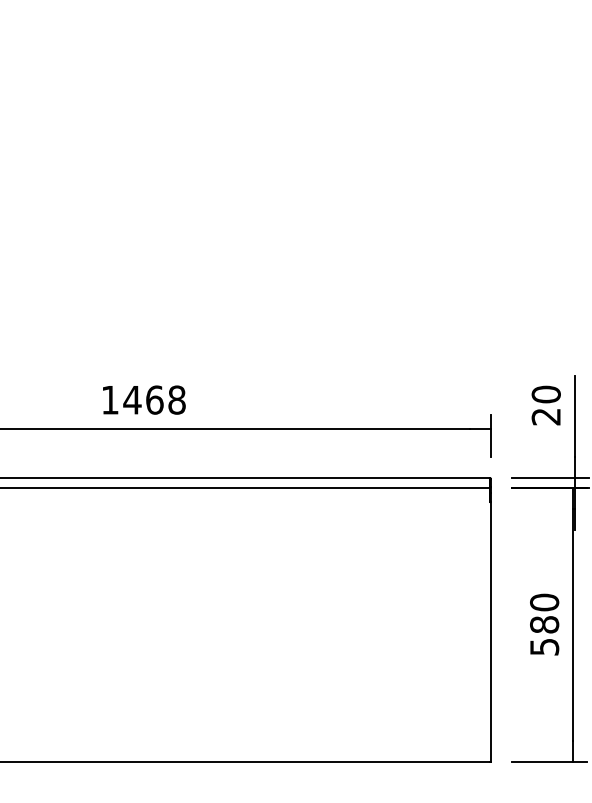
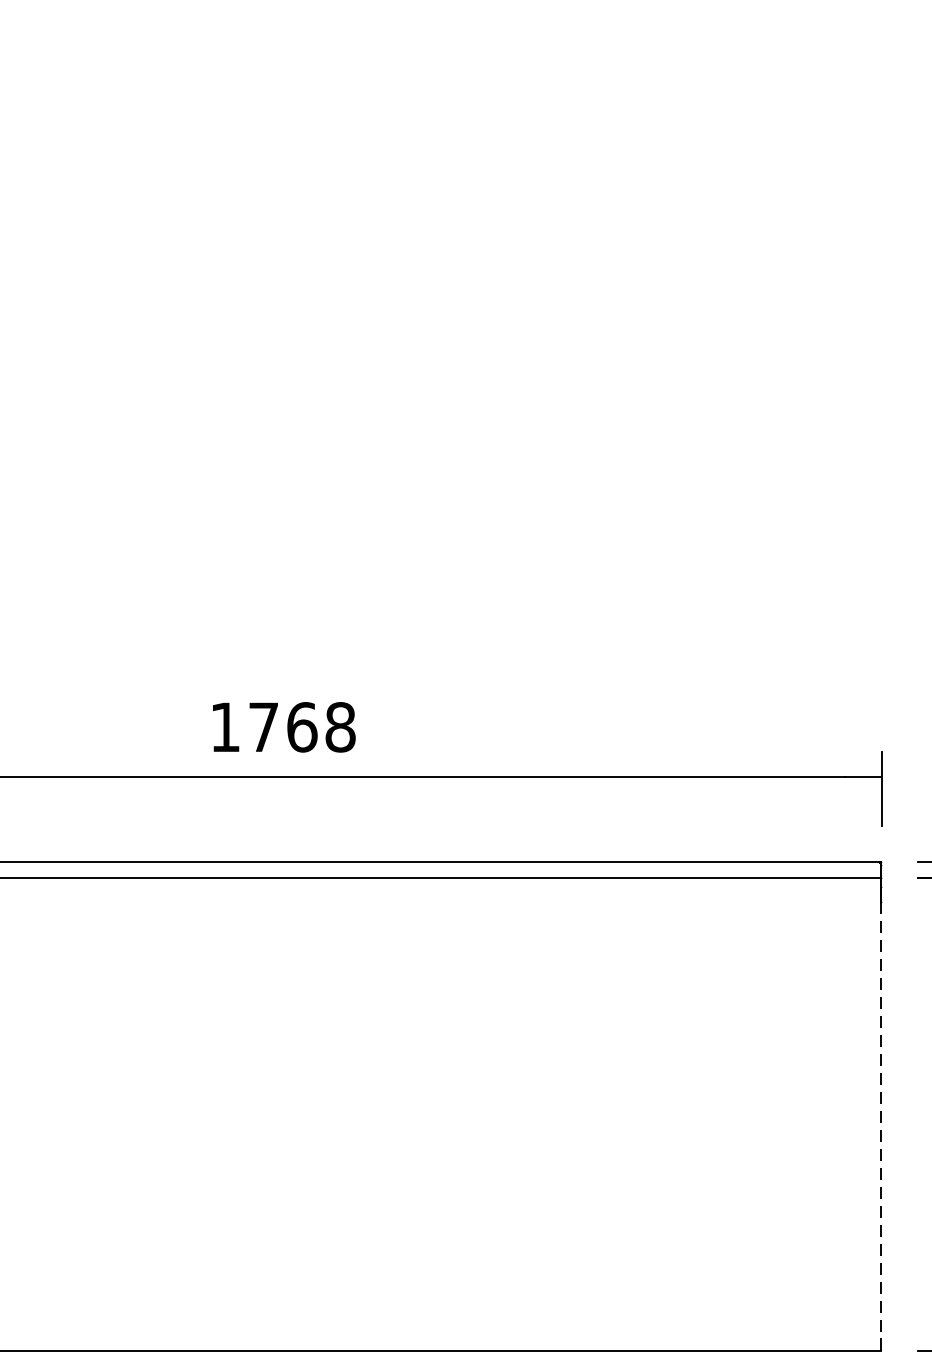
text: (132, 400) -> (263, 727), 1468 -> 1768
line: (490, 631) -> (881, 1126), solid -> dashed

